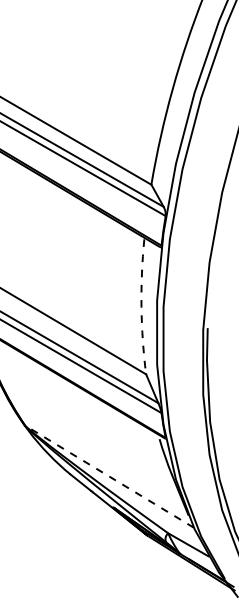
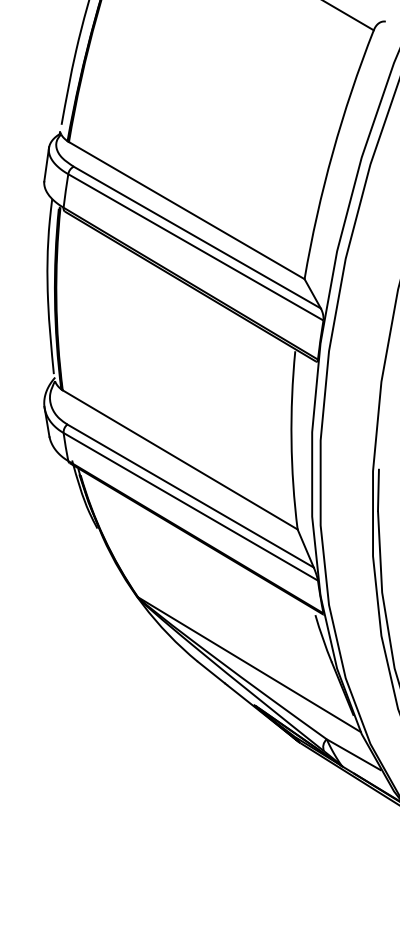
arc: (141, 306) -> (291, 440), dashed -> solid
line: (109, 476) -> (249, 664), dashed -> solid

